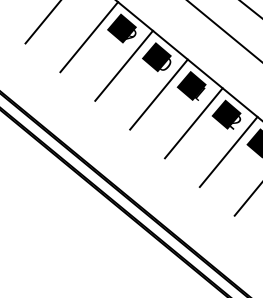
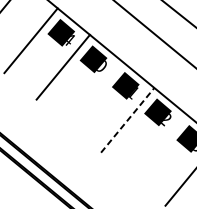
text: (131, 36) -> (70, 40), 39 -> 34
line: (158, 94) -> (95, 93), removed
line: (194, 122) -> (128, 119), solid -> dashed
line: (228, 151) -> (159, 146), removed

